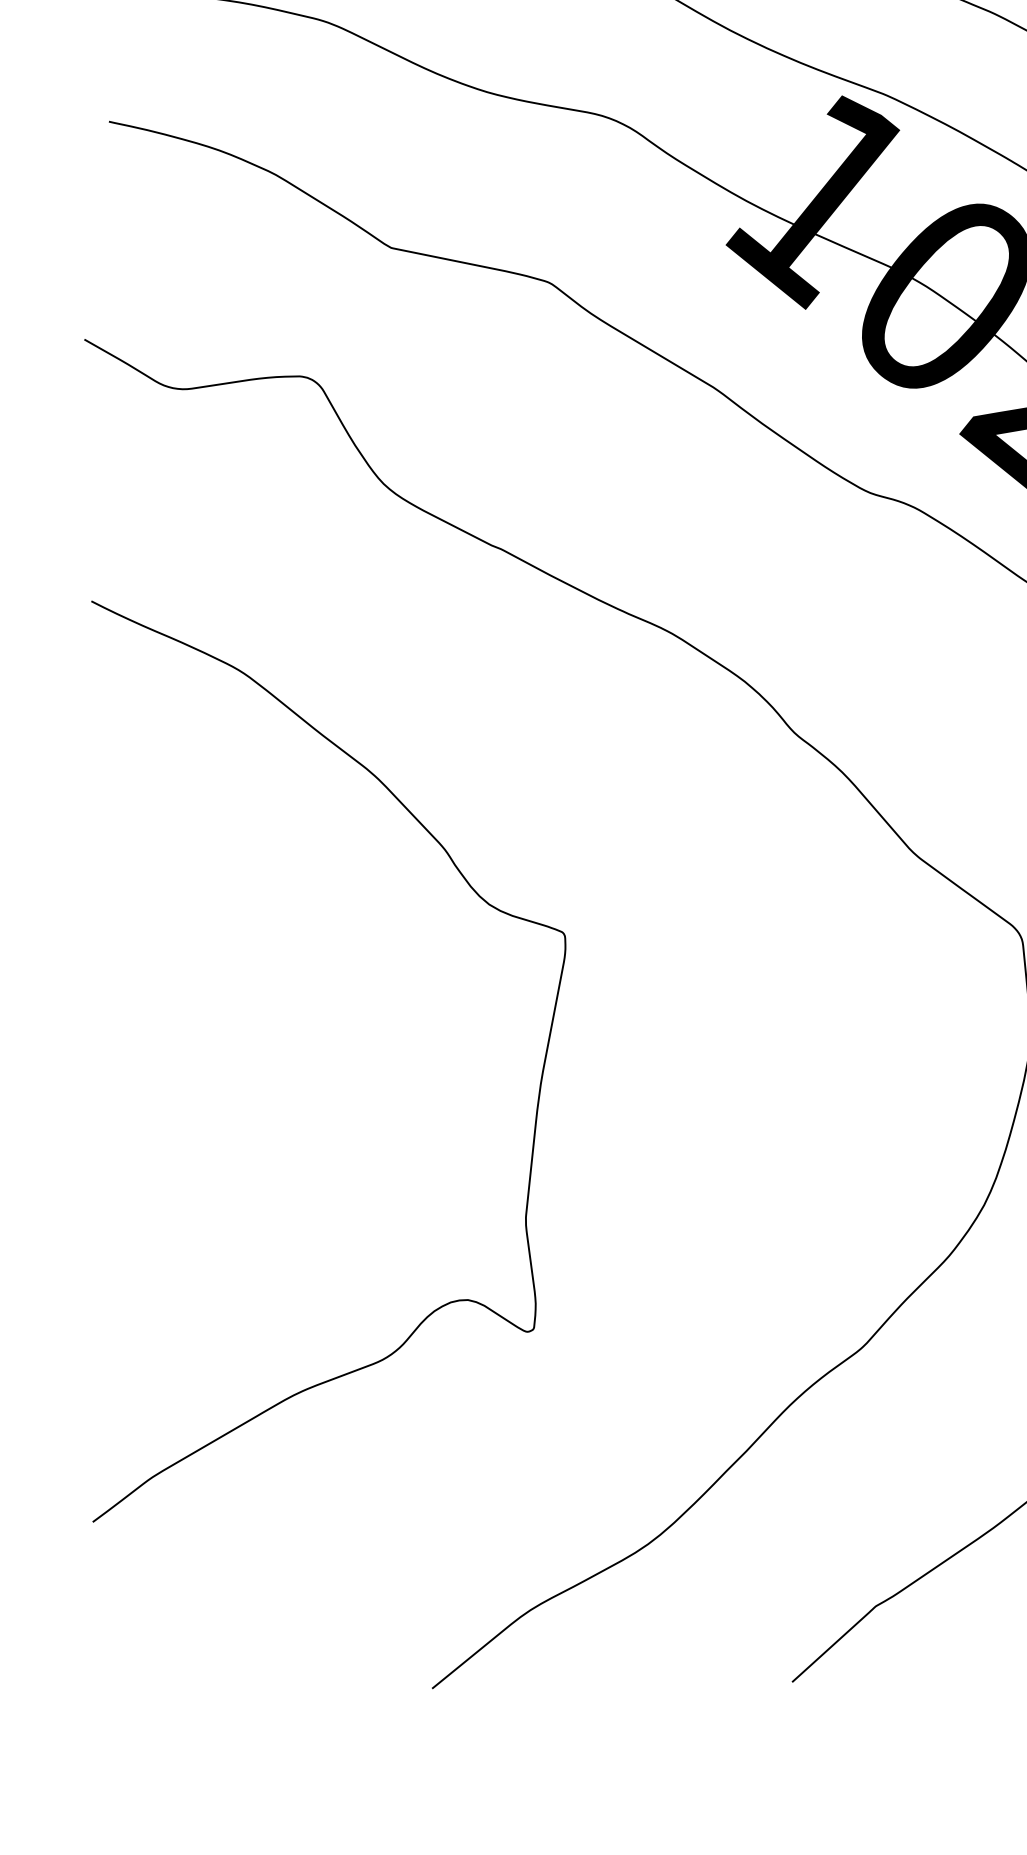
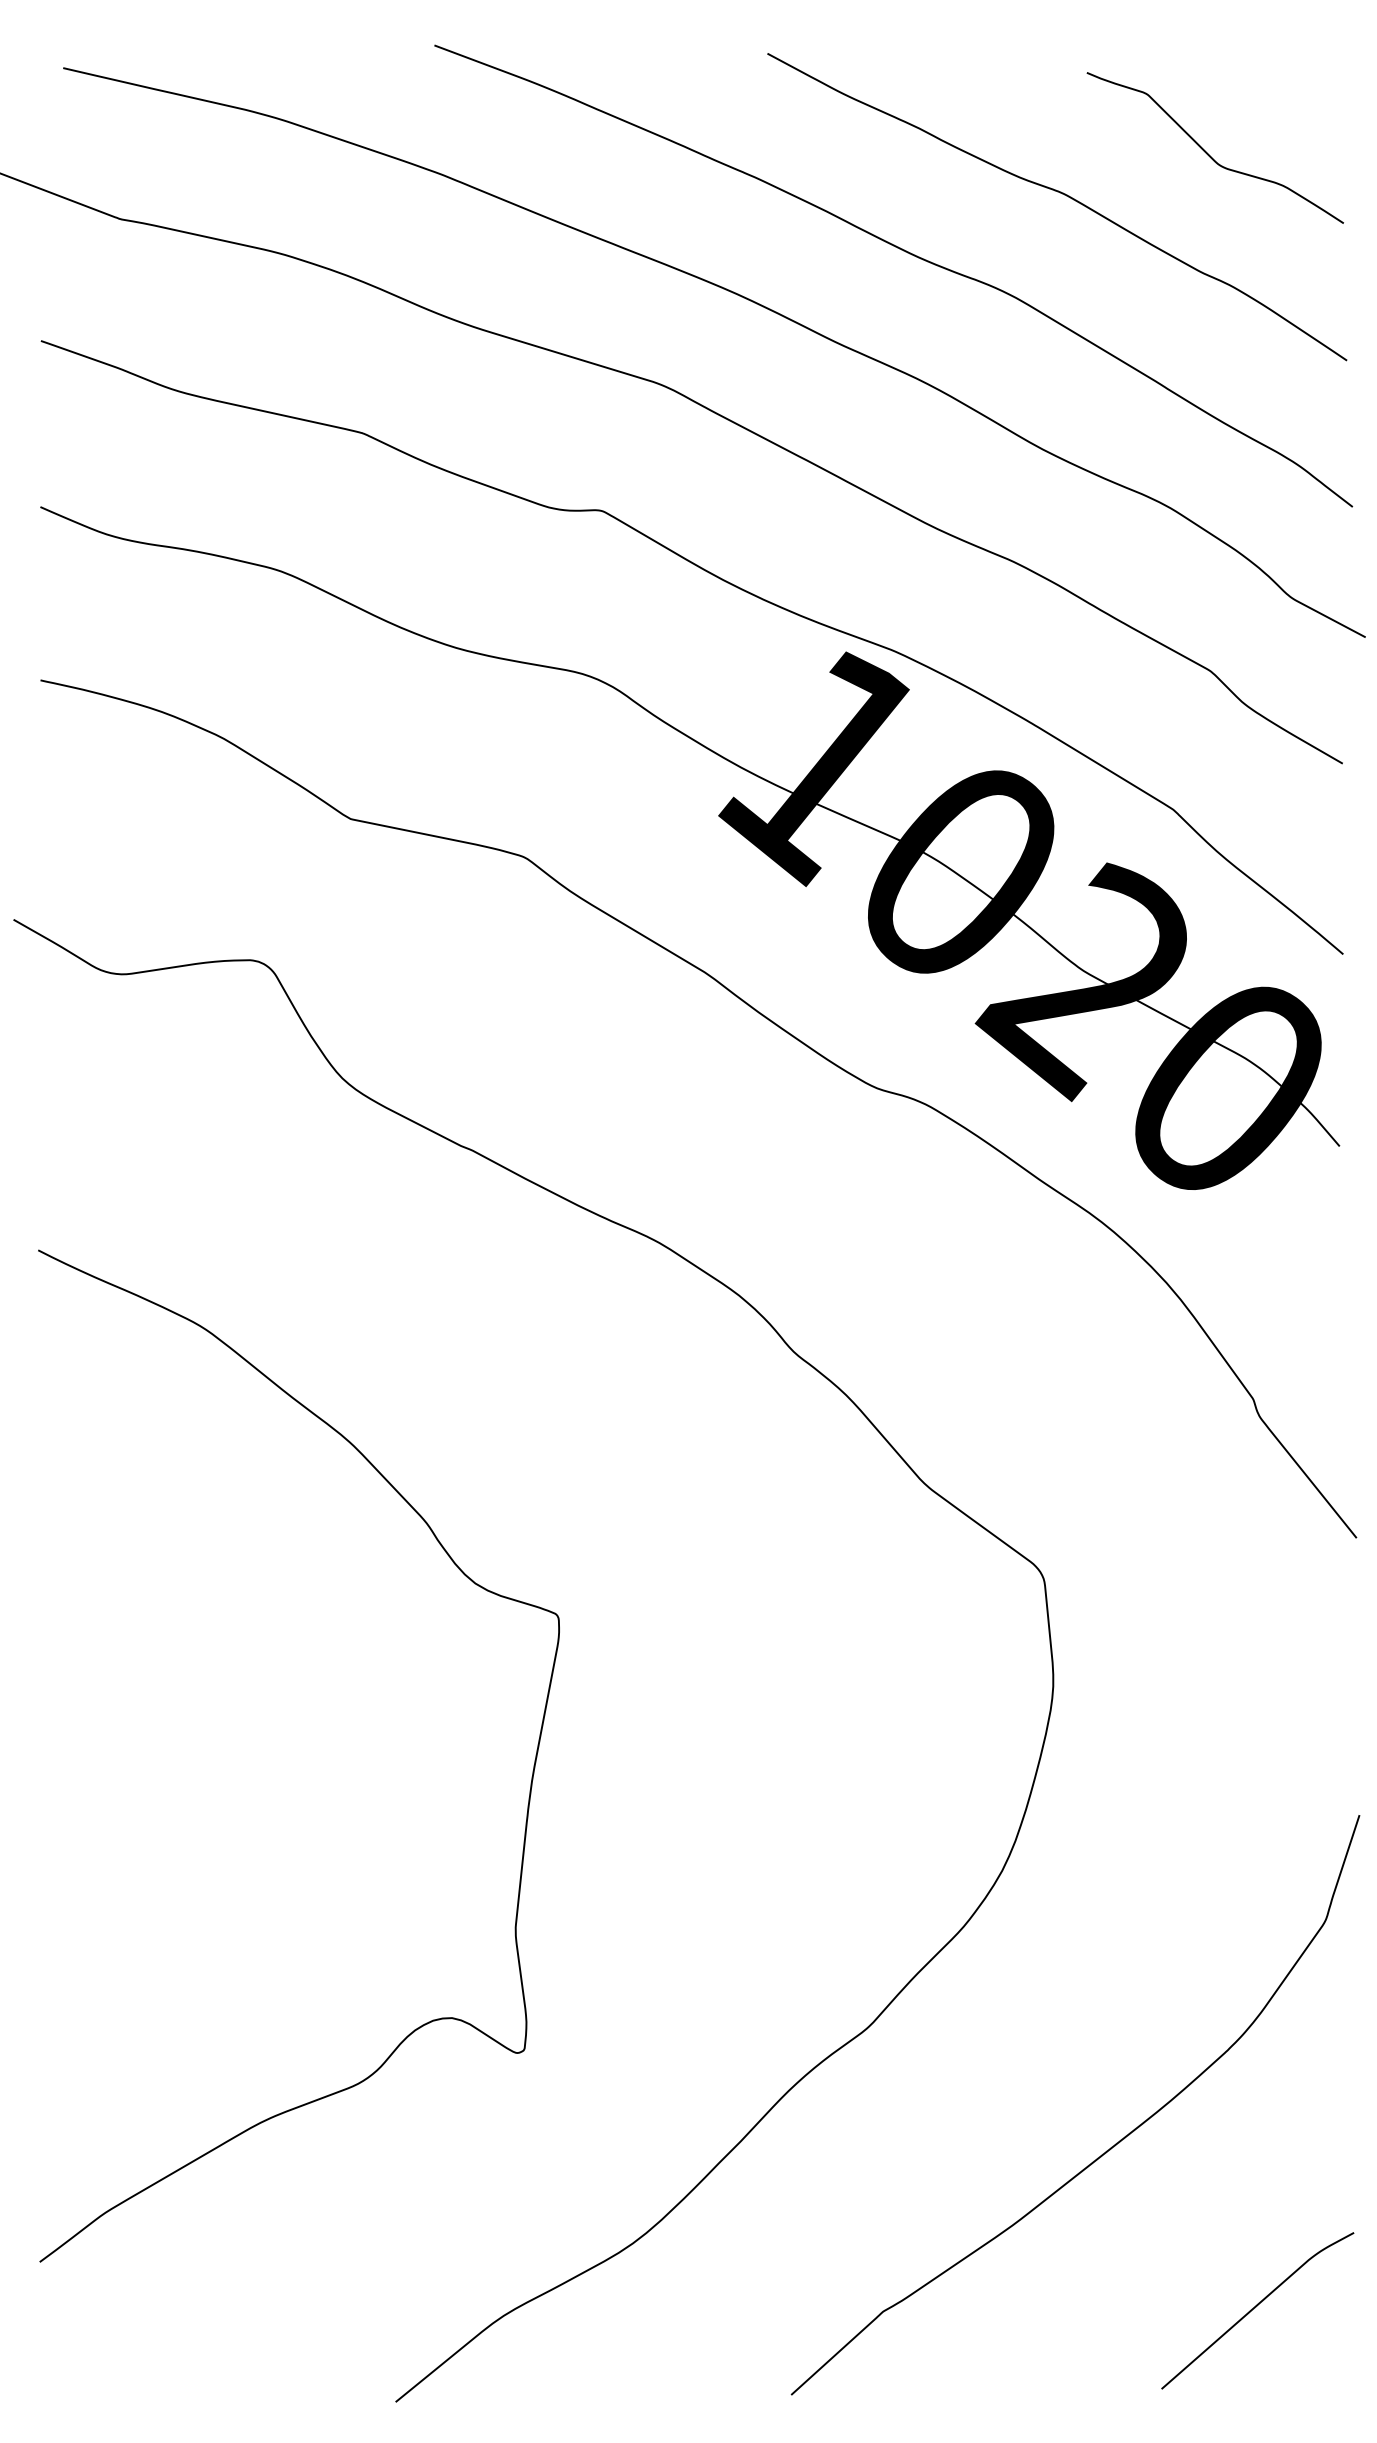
curve: (538, 1092) -> (529, 1790), moved

